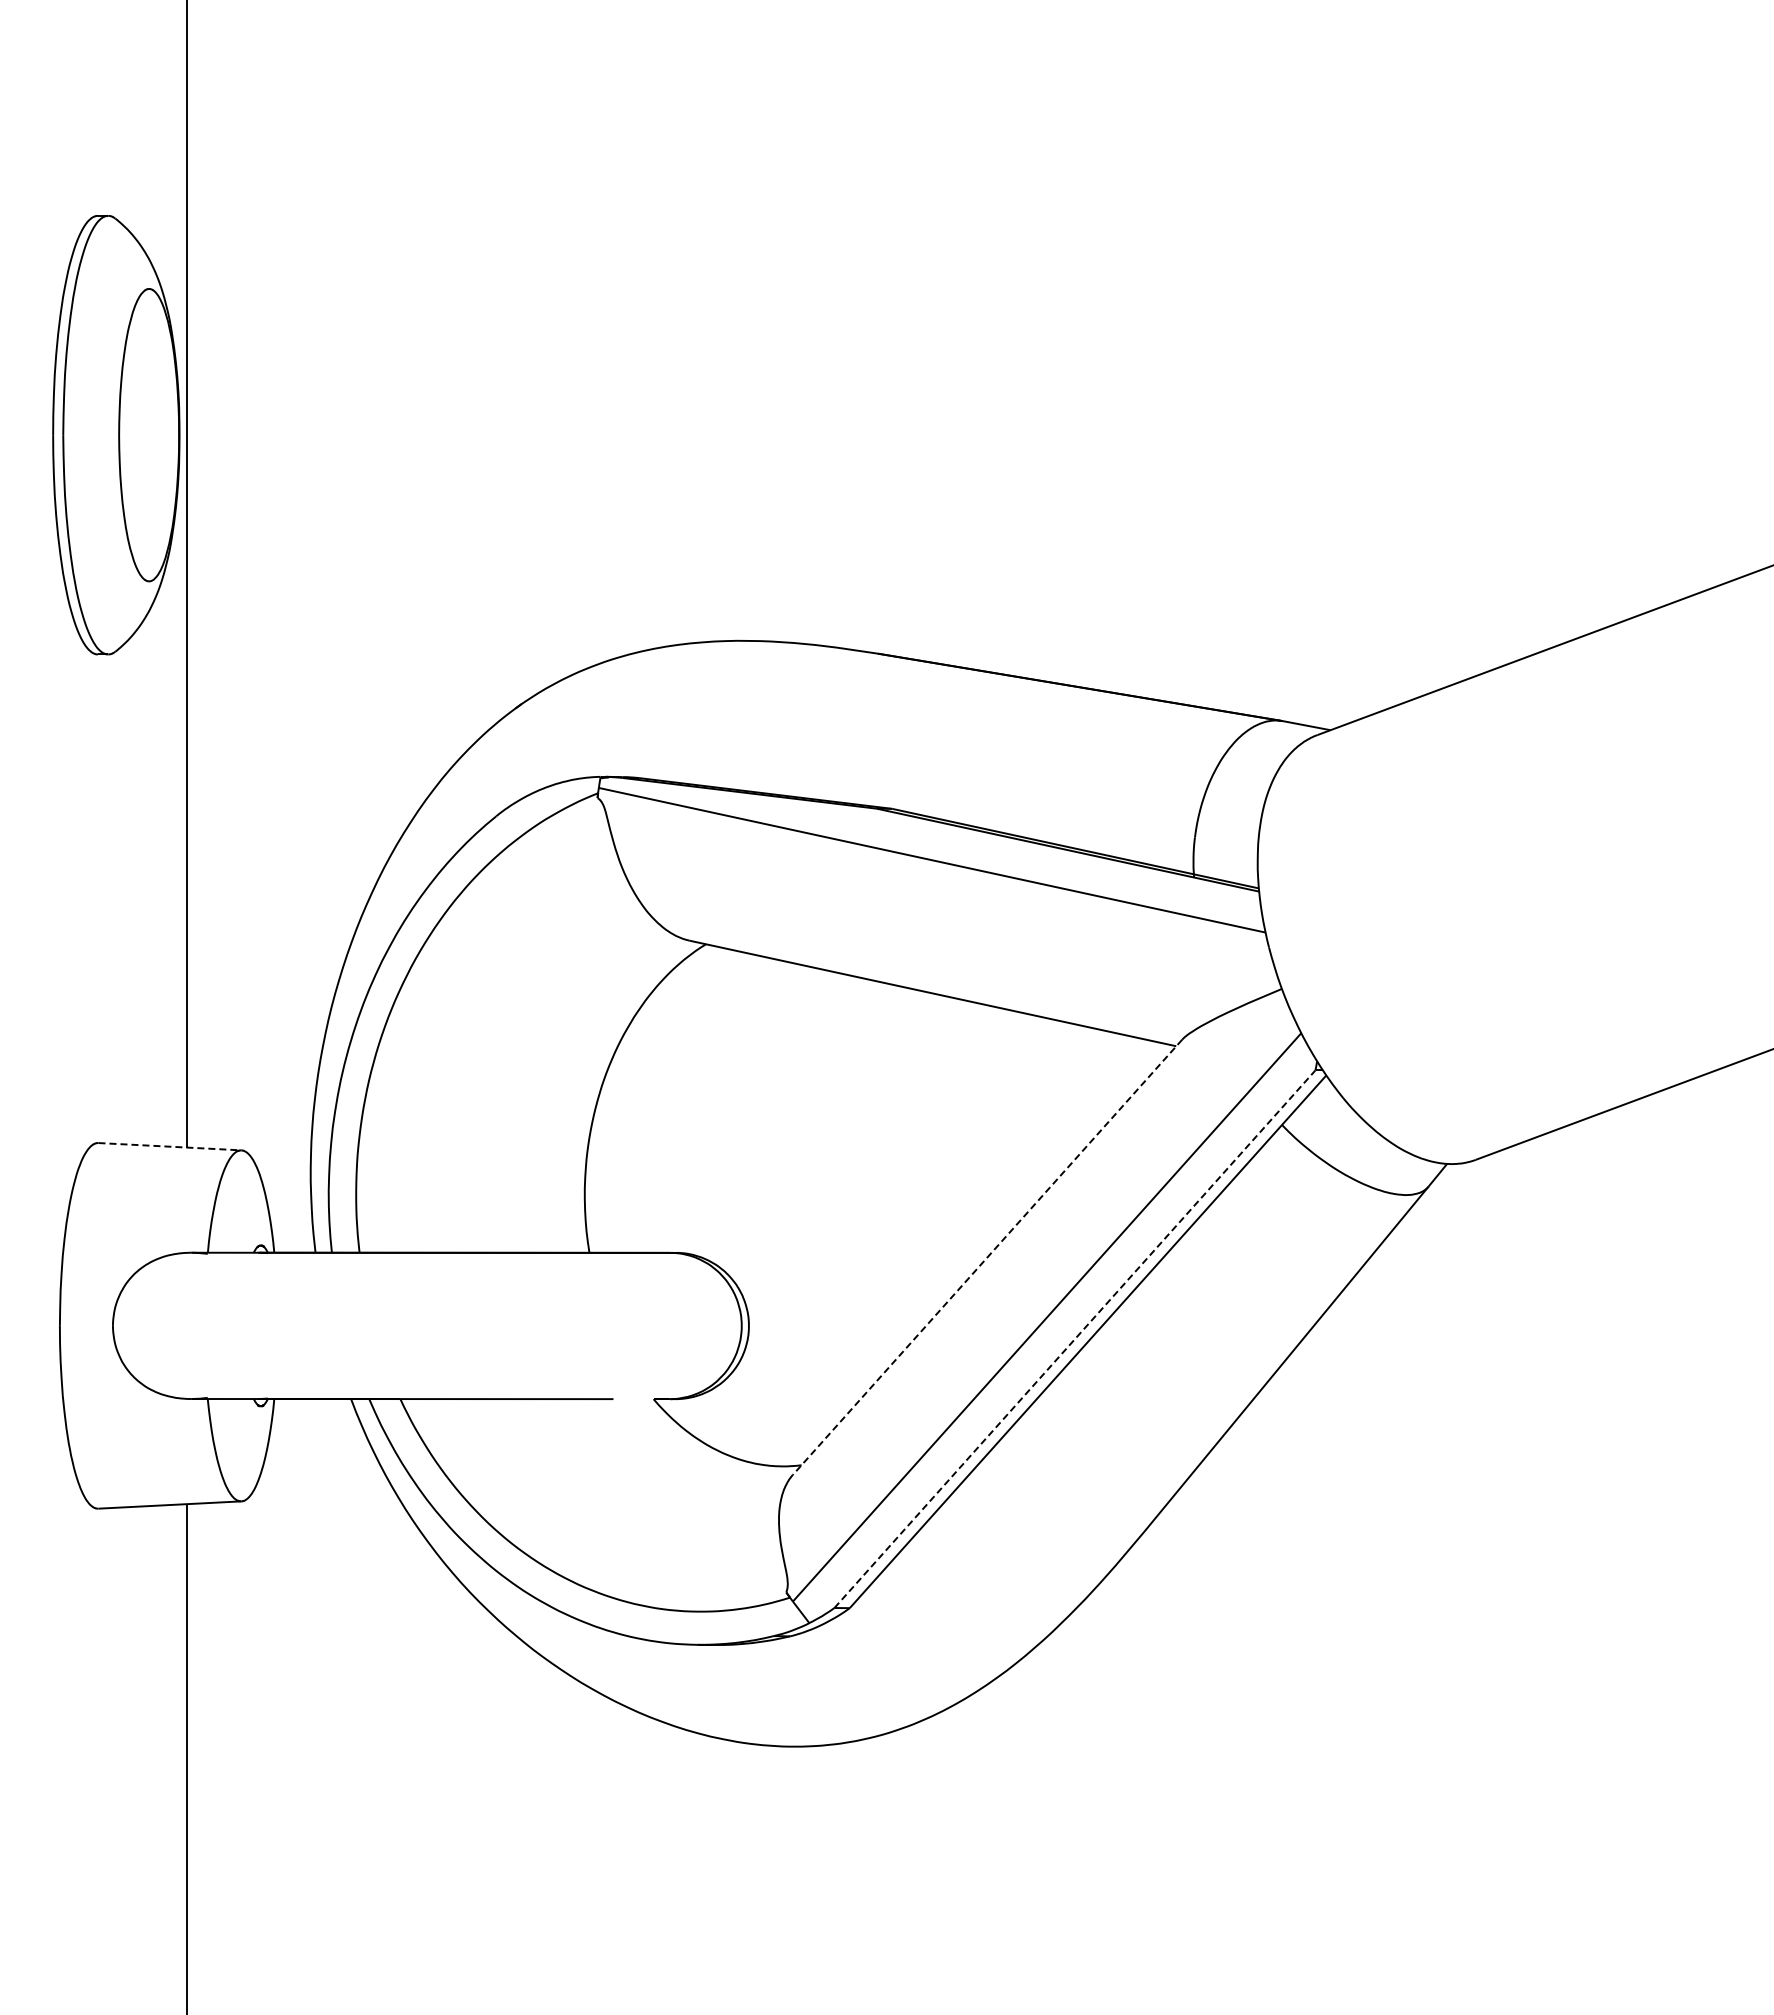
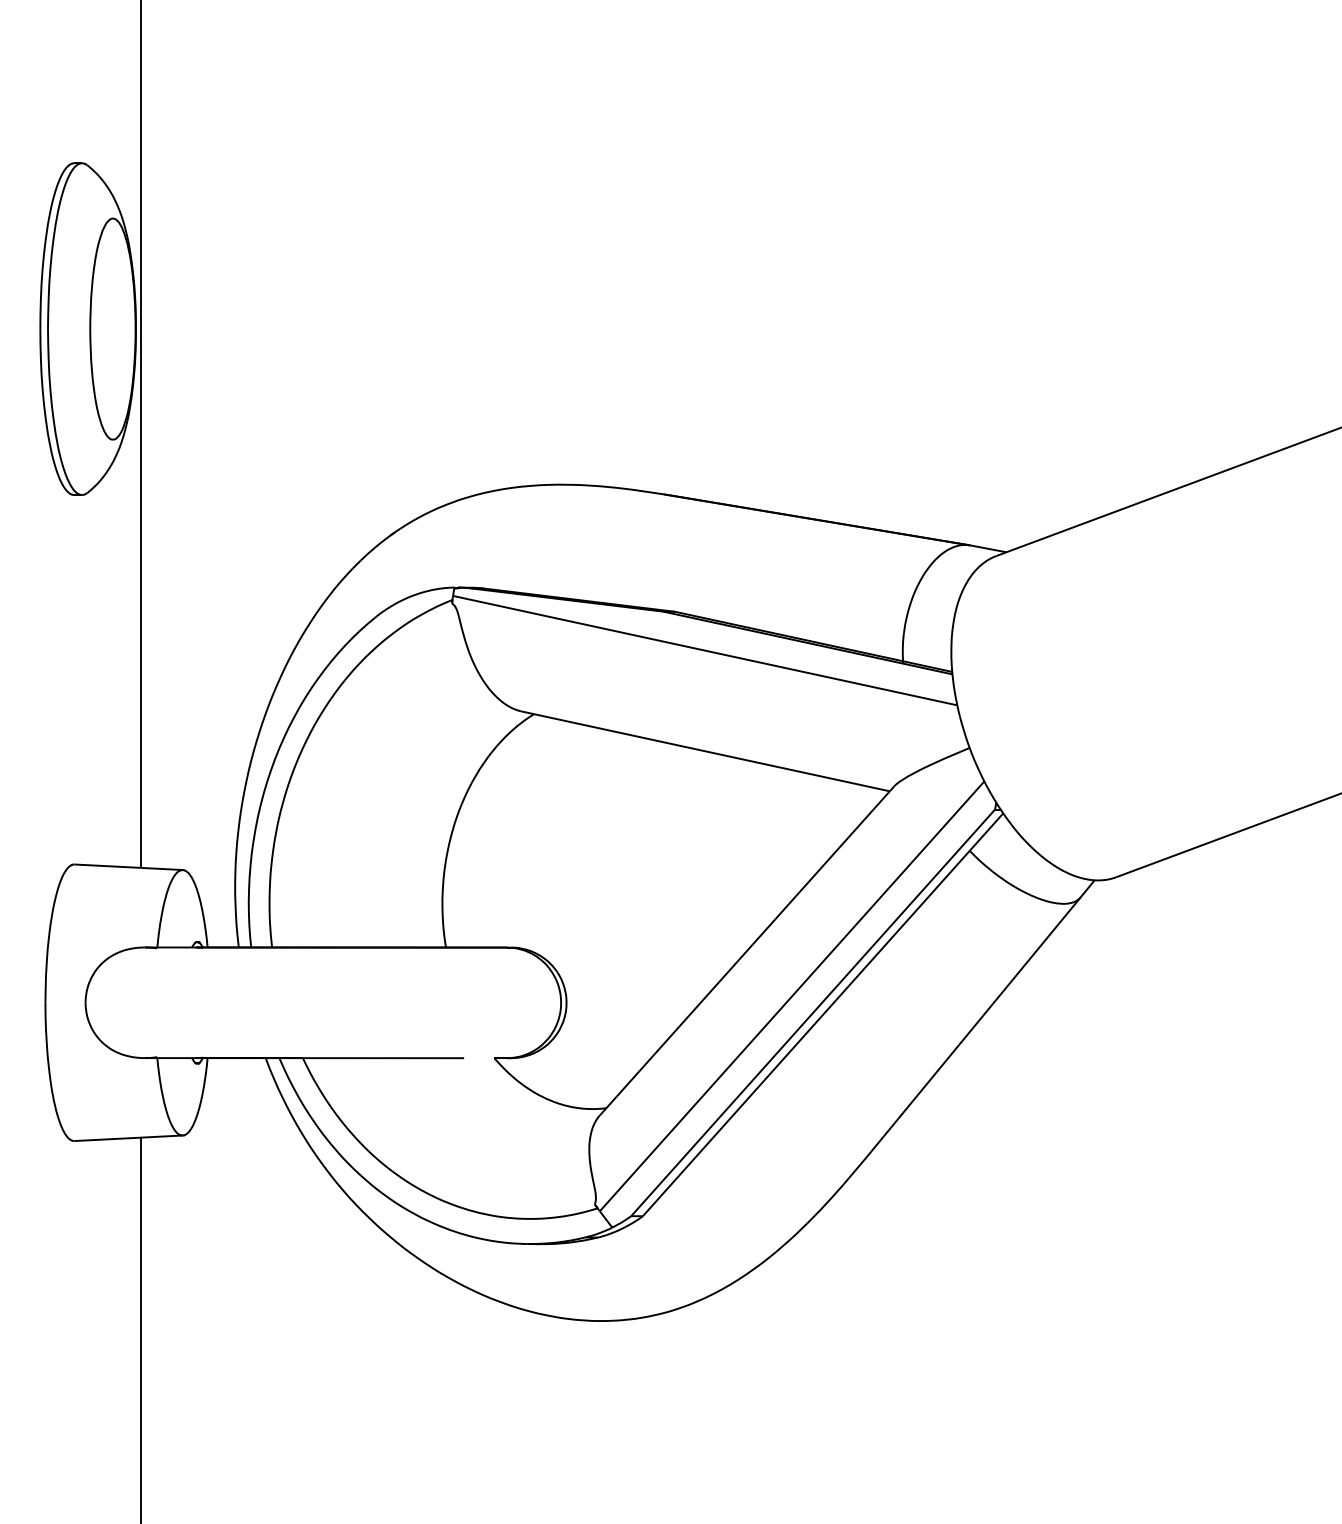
line: (170, 1146) -> (129, 867), dashed -> solid
line: (987, 1257) -> (747, 951), dashed -> solid
line: (1074, 1339) -> (812, 1013), dashed -> solid

